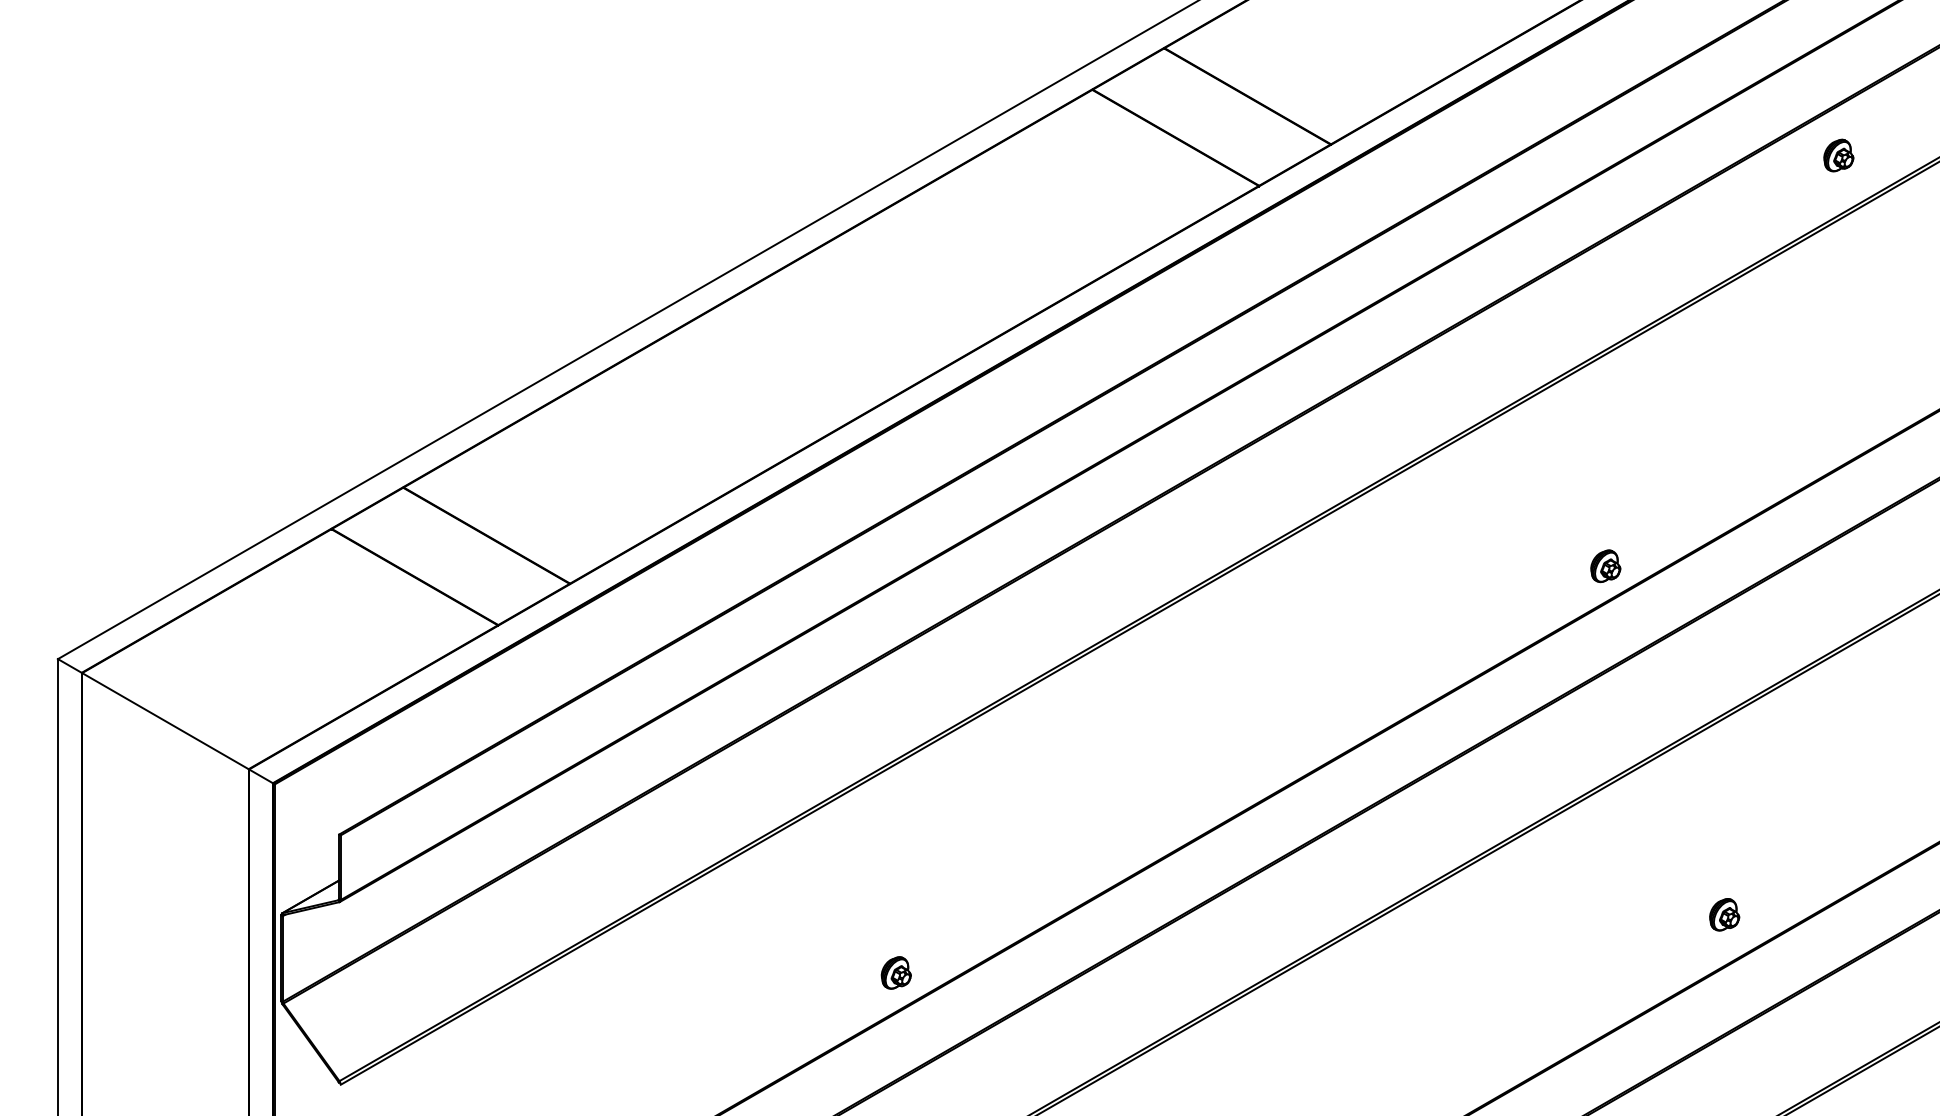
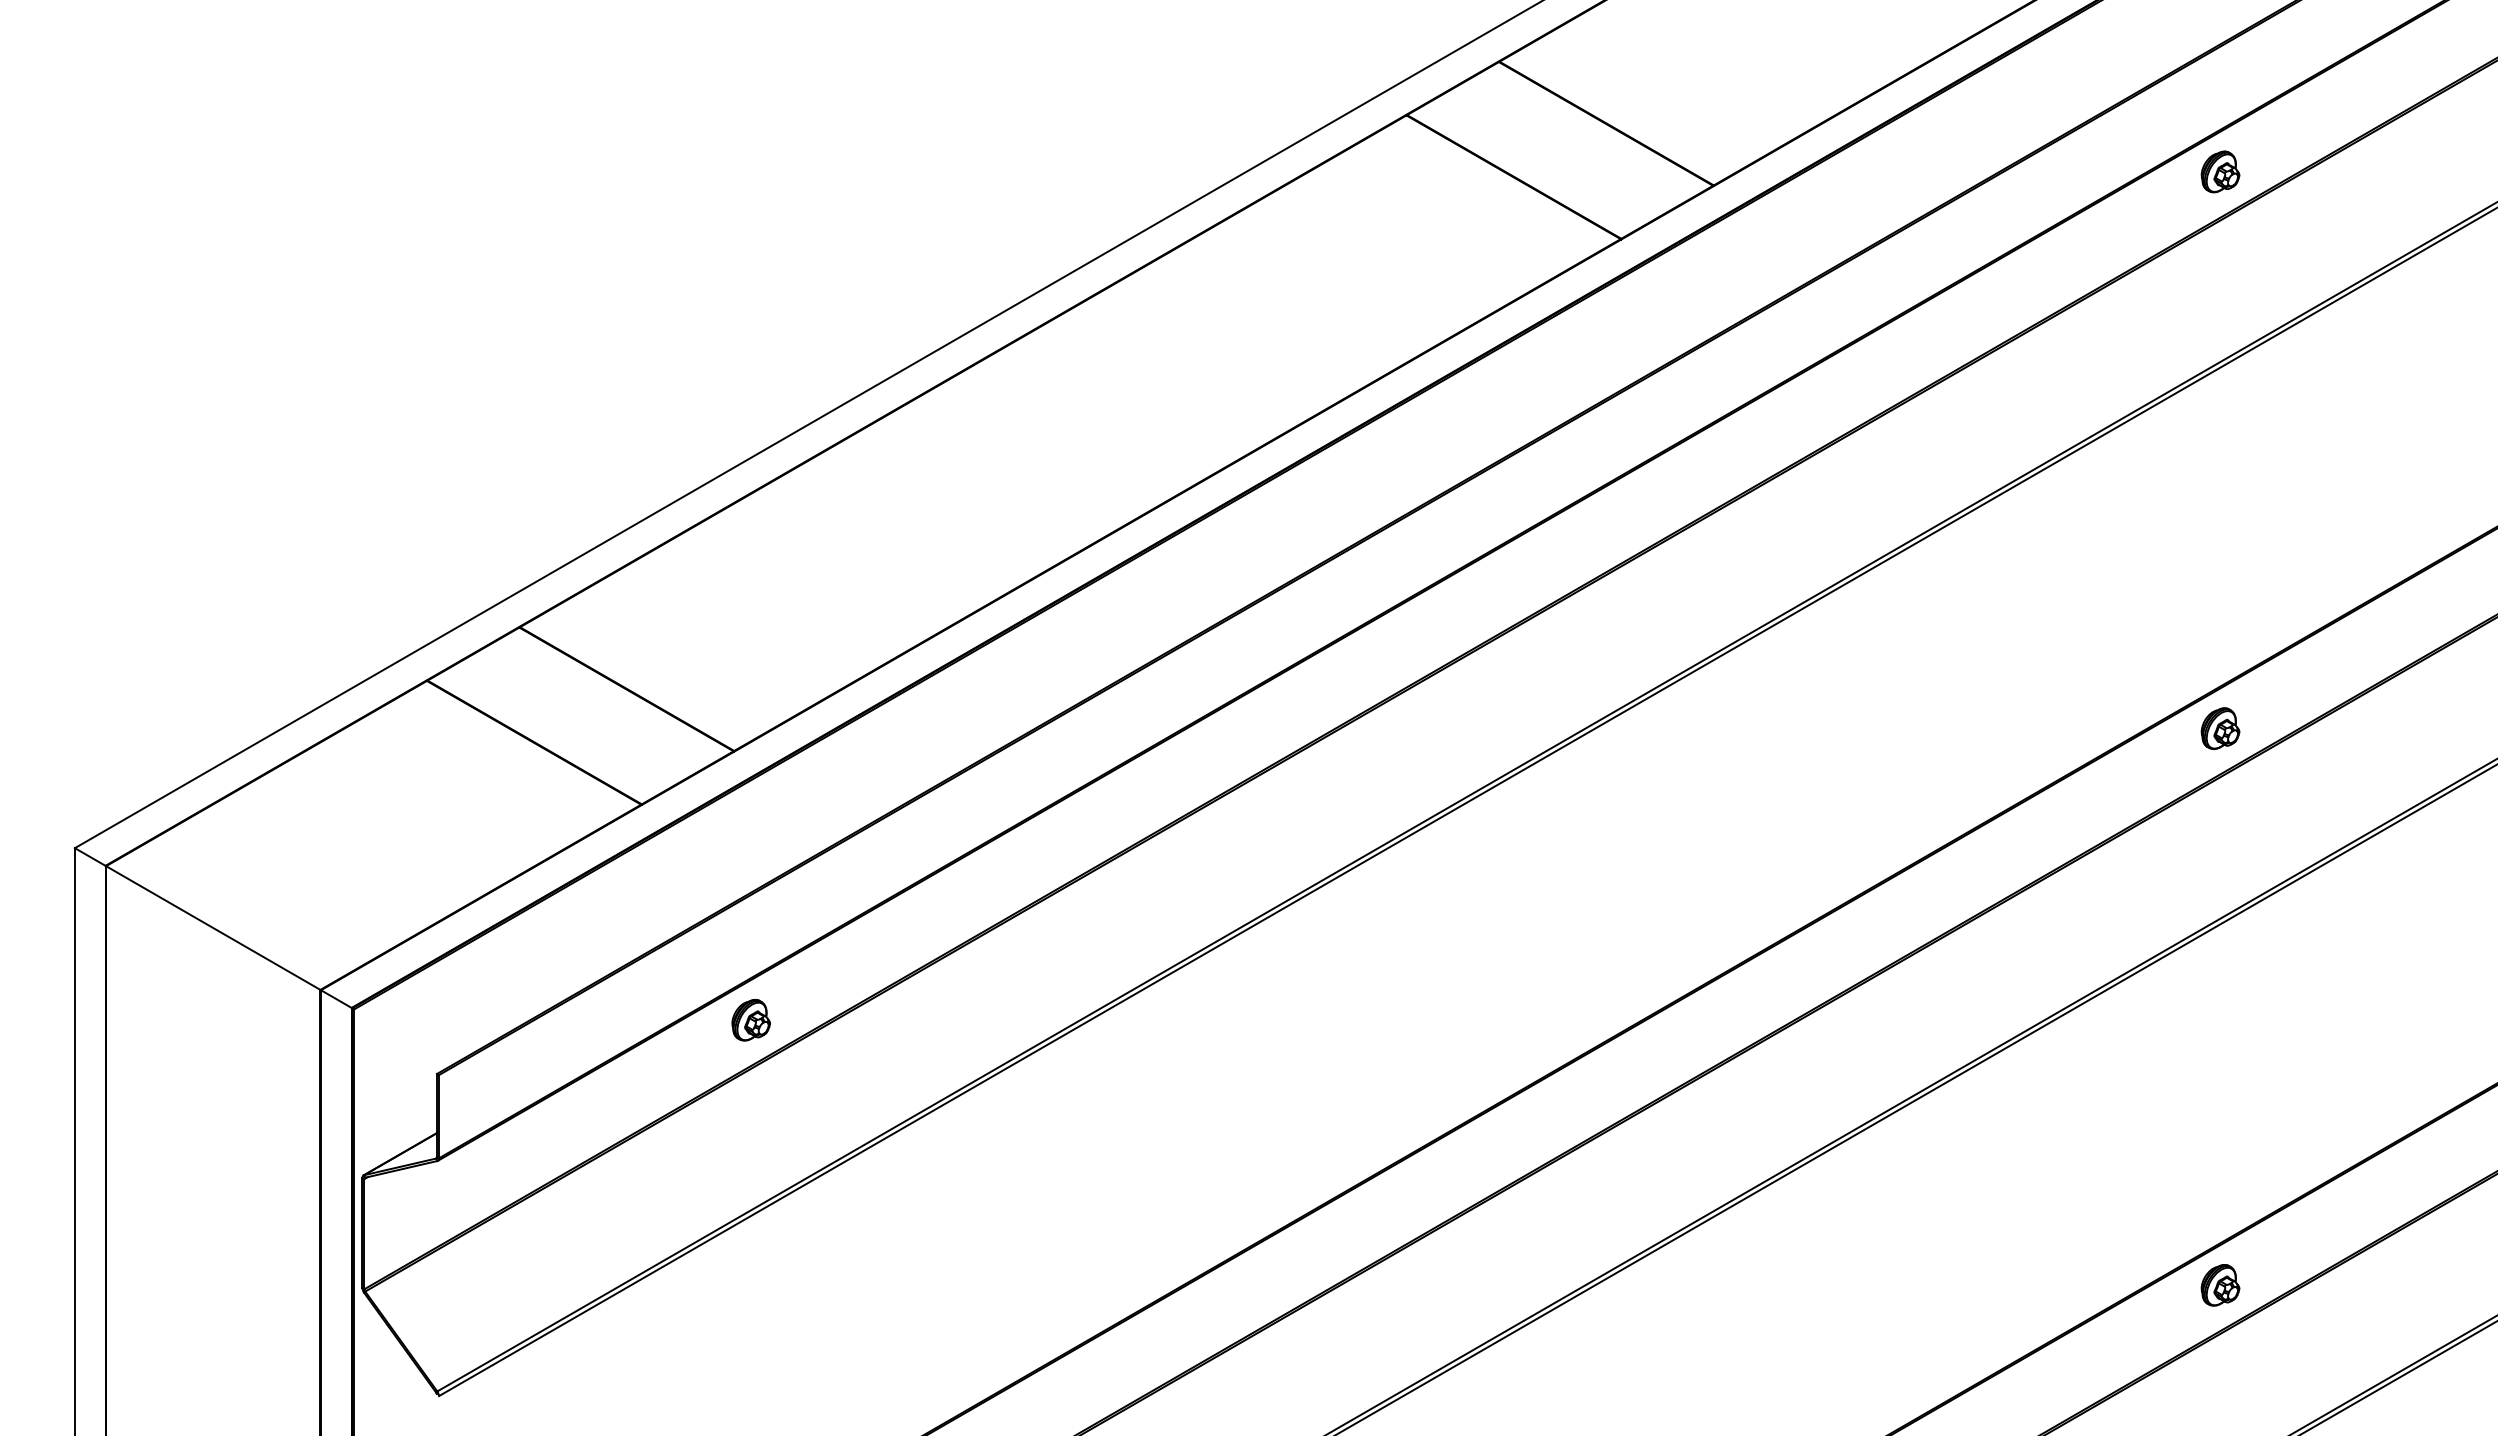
part: (1838, 155) -> (2220, 171), moved
part: (1605, 566) -> (2220, 728), moved
part: (1724, 914) -> (2220, 1285), moved
part: (895, 972) -> (750, 1019), moved

